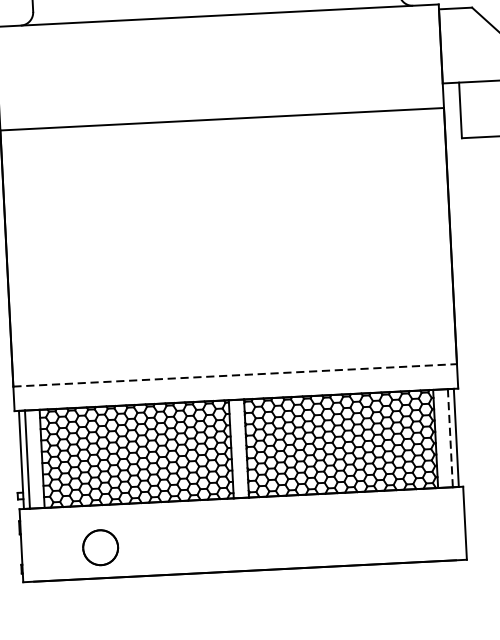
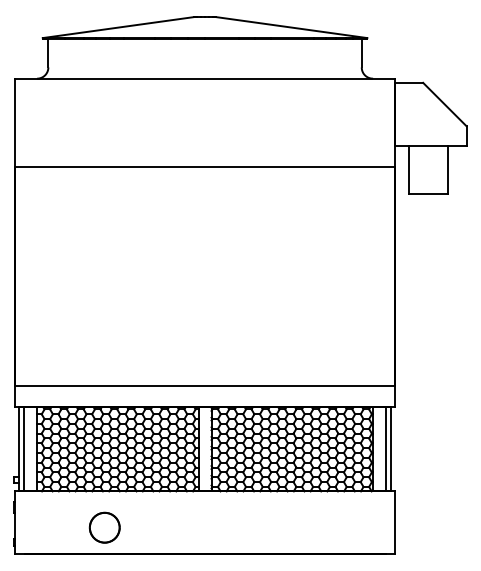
line: (235, 375) -> (205, 386), dashed -> solid
line: (450, 438) -> (386, 449), dashed -> solid
part: (100, 547) -> (104, 527), moved

